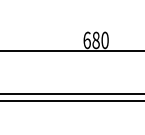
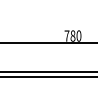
text: (86, 39) -> (66, 35), 680 -> 780

